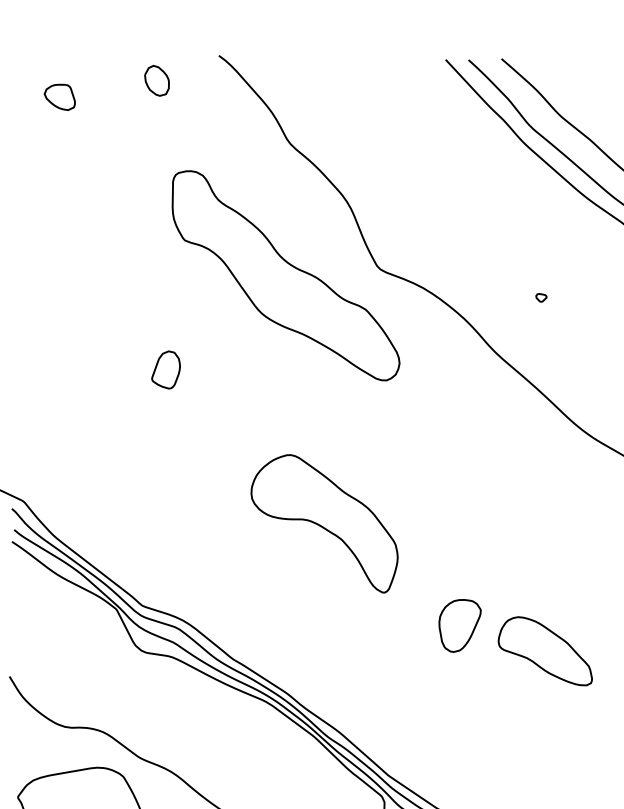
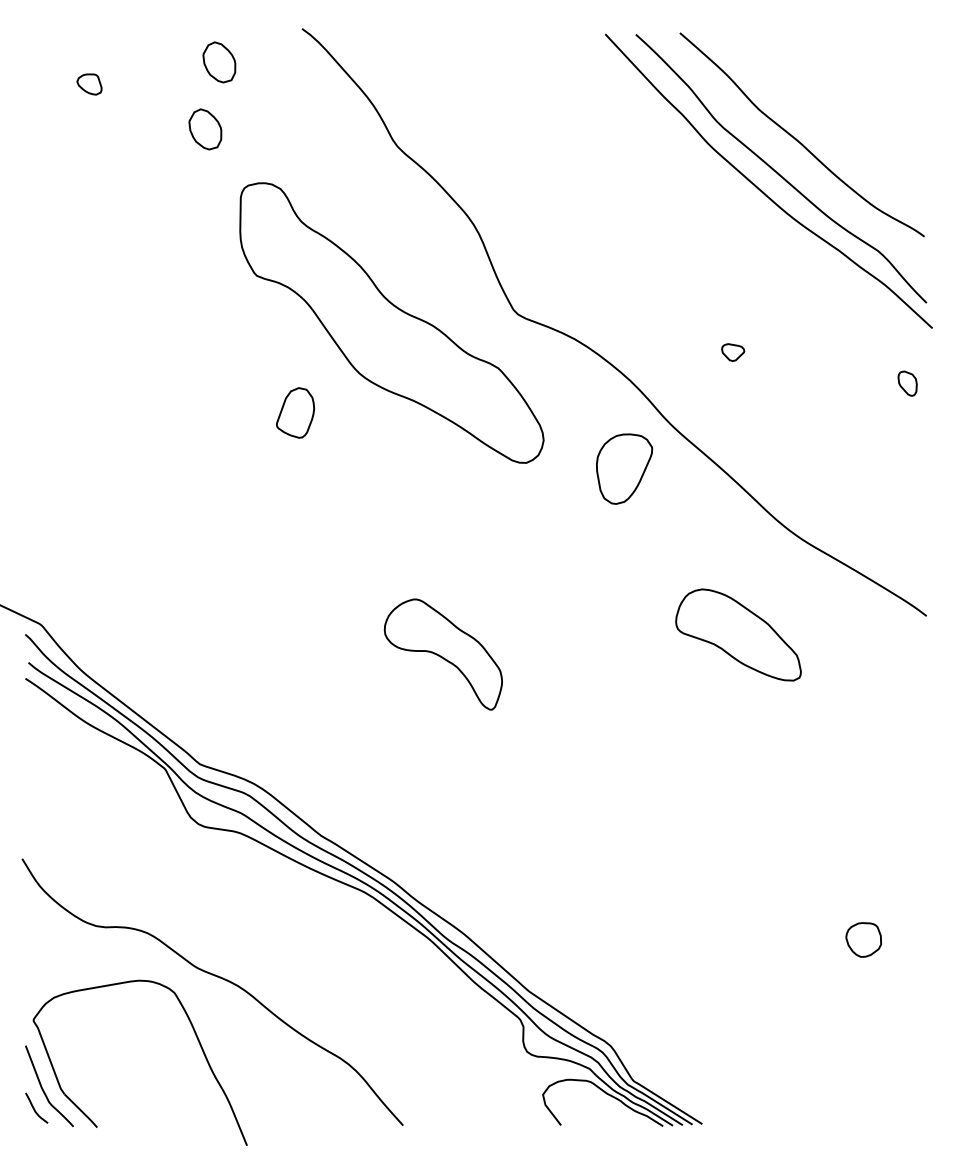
part: (59, 97) -> (89, 84), size x0.6
part: (146, 131) -> (205, 129), added
part: (541, 297) -> (733, 352), size x1.6
part: (166, 369) -> (295, 412), moved
part: (324, 523) -> (443, 654), size x0.6
part: (460, 625) -> (624, 468), moved
part: (545, 650) -> (738, 634), moved

